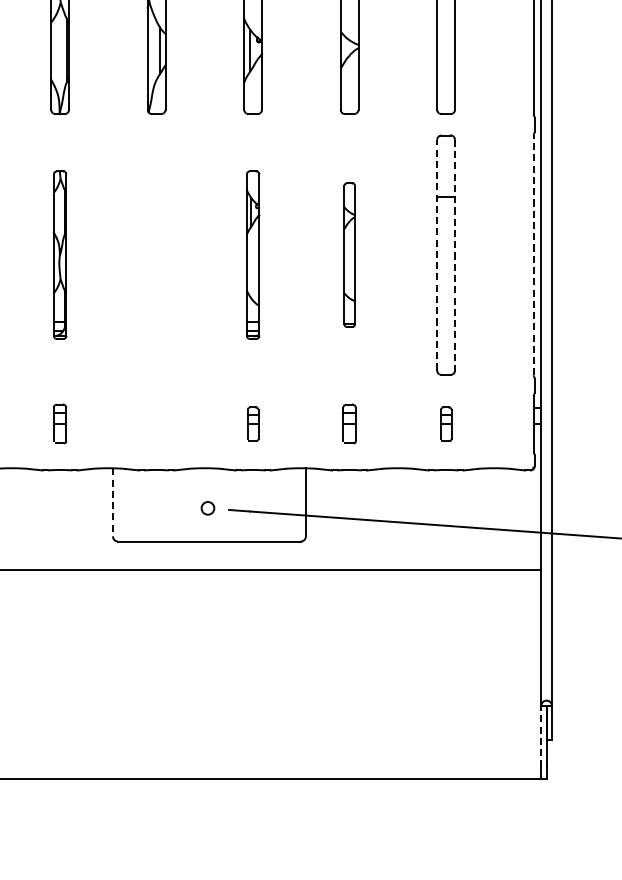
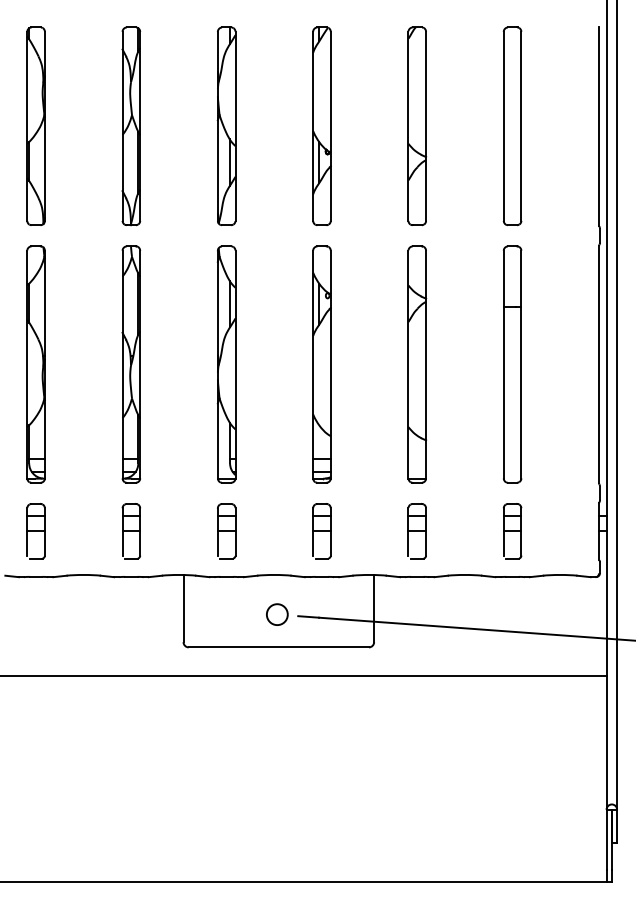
part: (60, 255) -> (131, 364), size x1.43
part: (156, 255) -> (226, 364), added
part: (252, 255) -> (321, 364), size x1.43
part: (349, 255) -> (417, 364), size x1.67
line: (436, 255) -> (503, 364), dashed -> solid
line: (455, 255) -> (521, 364), dashed -> solid
line: (534, 255) -> (599, 364), dashed -> solid
part: (59, 424) -> (130, 531), size x1.43
part: (156, 424) -> (226, 531), added
part: (252, 424) -> (321, 531), size x1.67
part: (348, 424) -> (416, 531), size x1.43
part: (446, 424) -> (512, 531), size x1.67
line: (112, 502) -> (183, 608), dashed -> solid
circle: (208, 508) -> (277, 614), size x1.67
line: (541, 736) -> (606, 839), dashed -> solid

